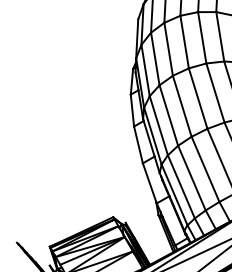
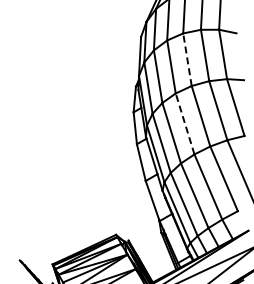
line: (184, 41) -> (187, 59), solid -> dashed
line: (182, 105) -> (185, 123), solid -> dashed

